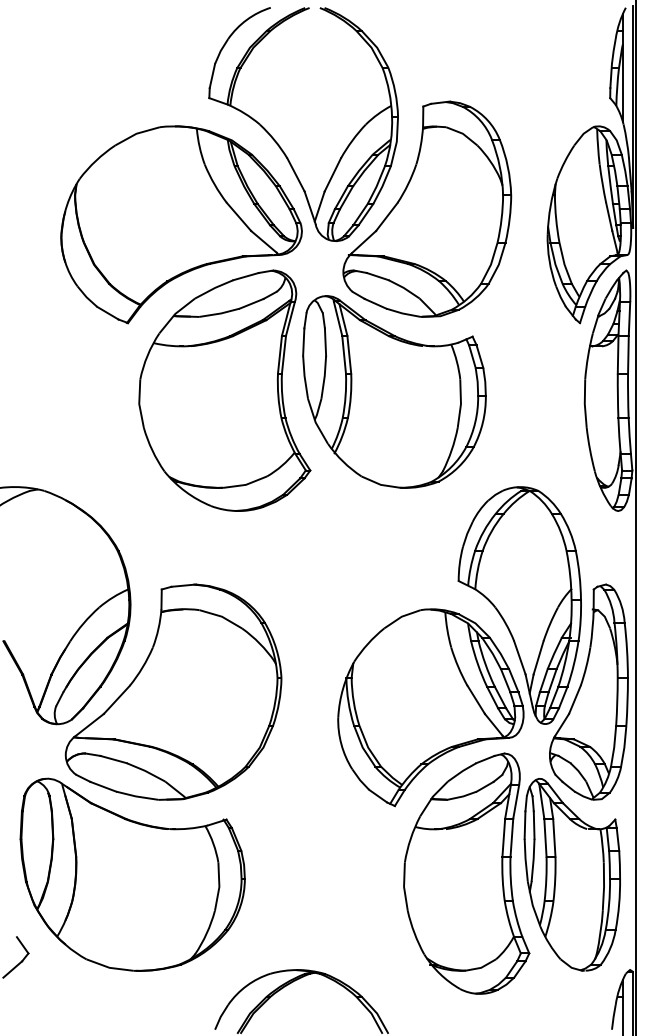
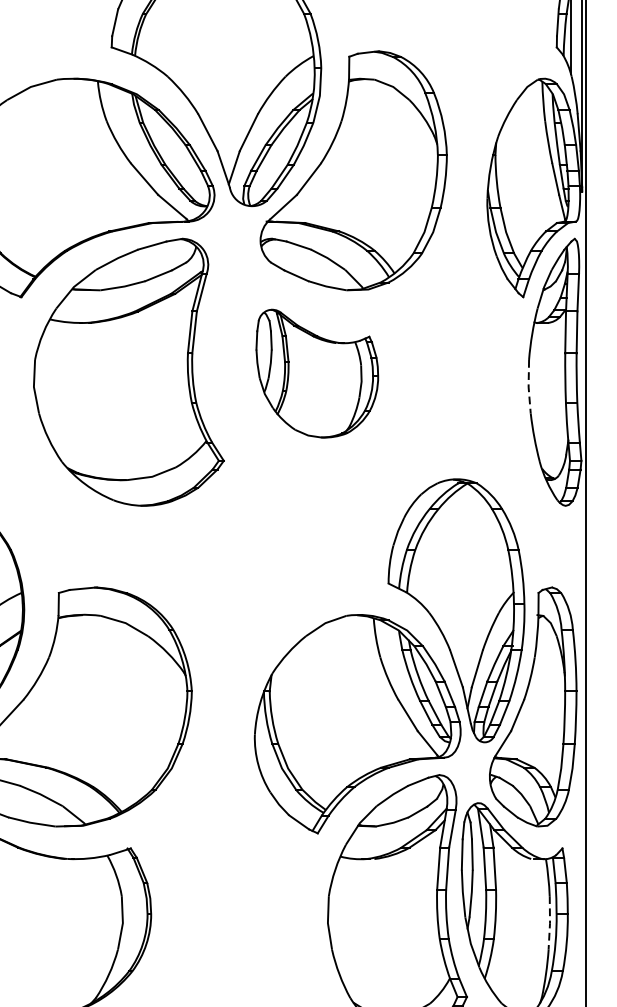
part: (394, 391) -> (317, 373), size x0.6
line: (584, 404) -> (528, 387), solid -> dashed
line: (604, 886) -> (550, 922), solid -> dashed

